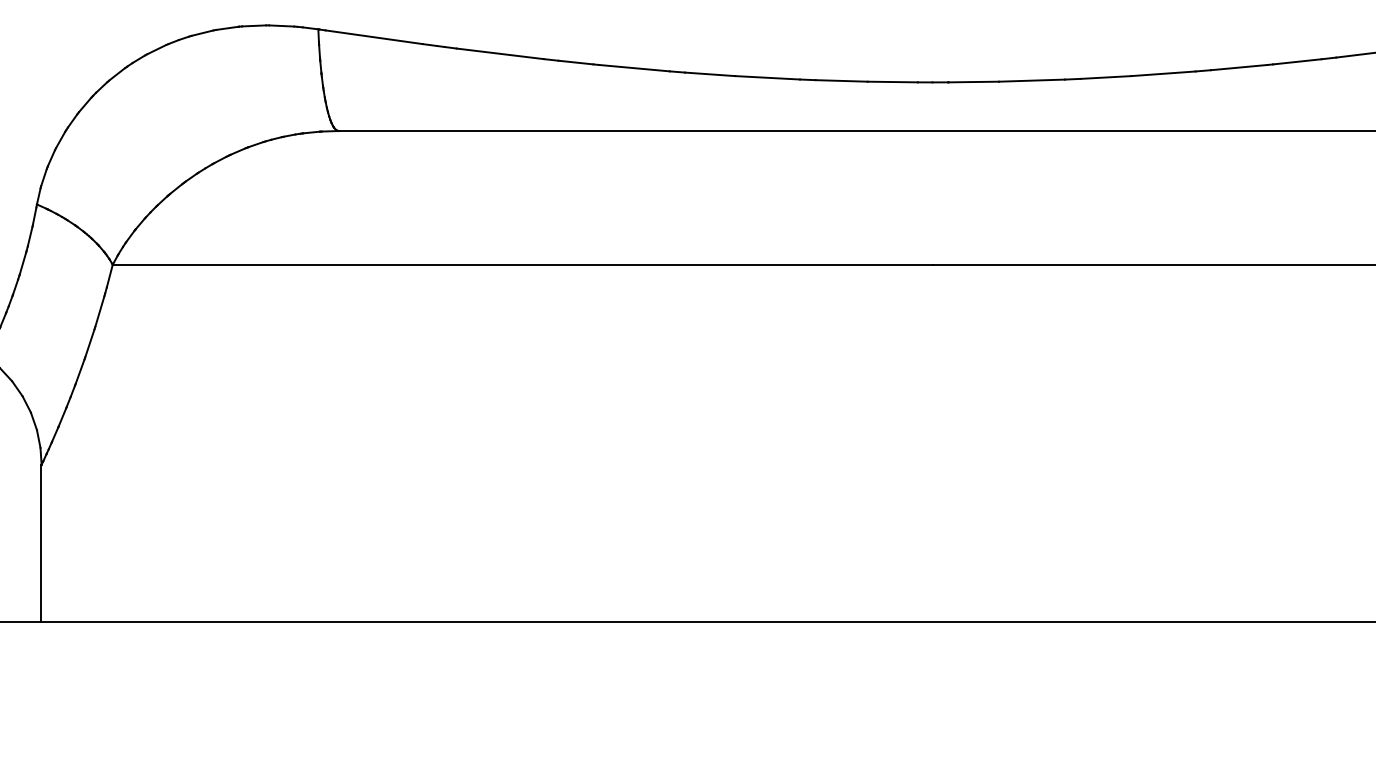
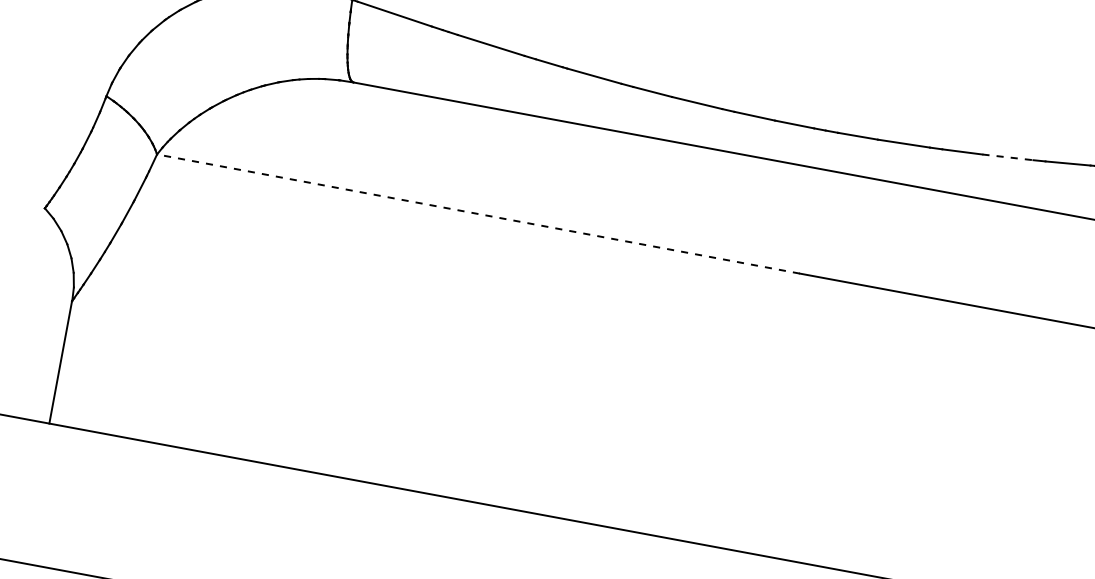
line: (1163, 73) -> (1007, 157), solid -> dashed
line: (522, 264) -> (478, 213), solid -> dashed

